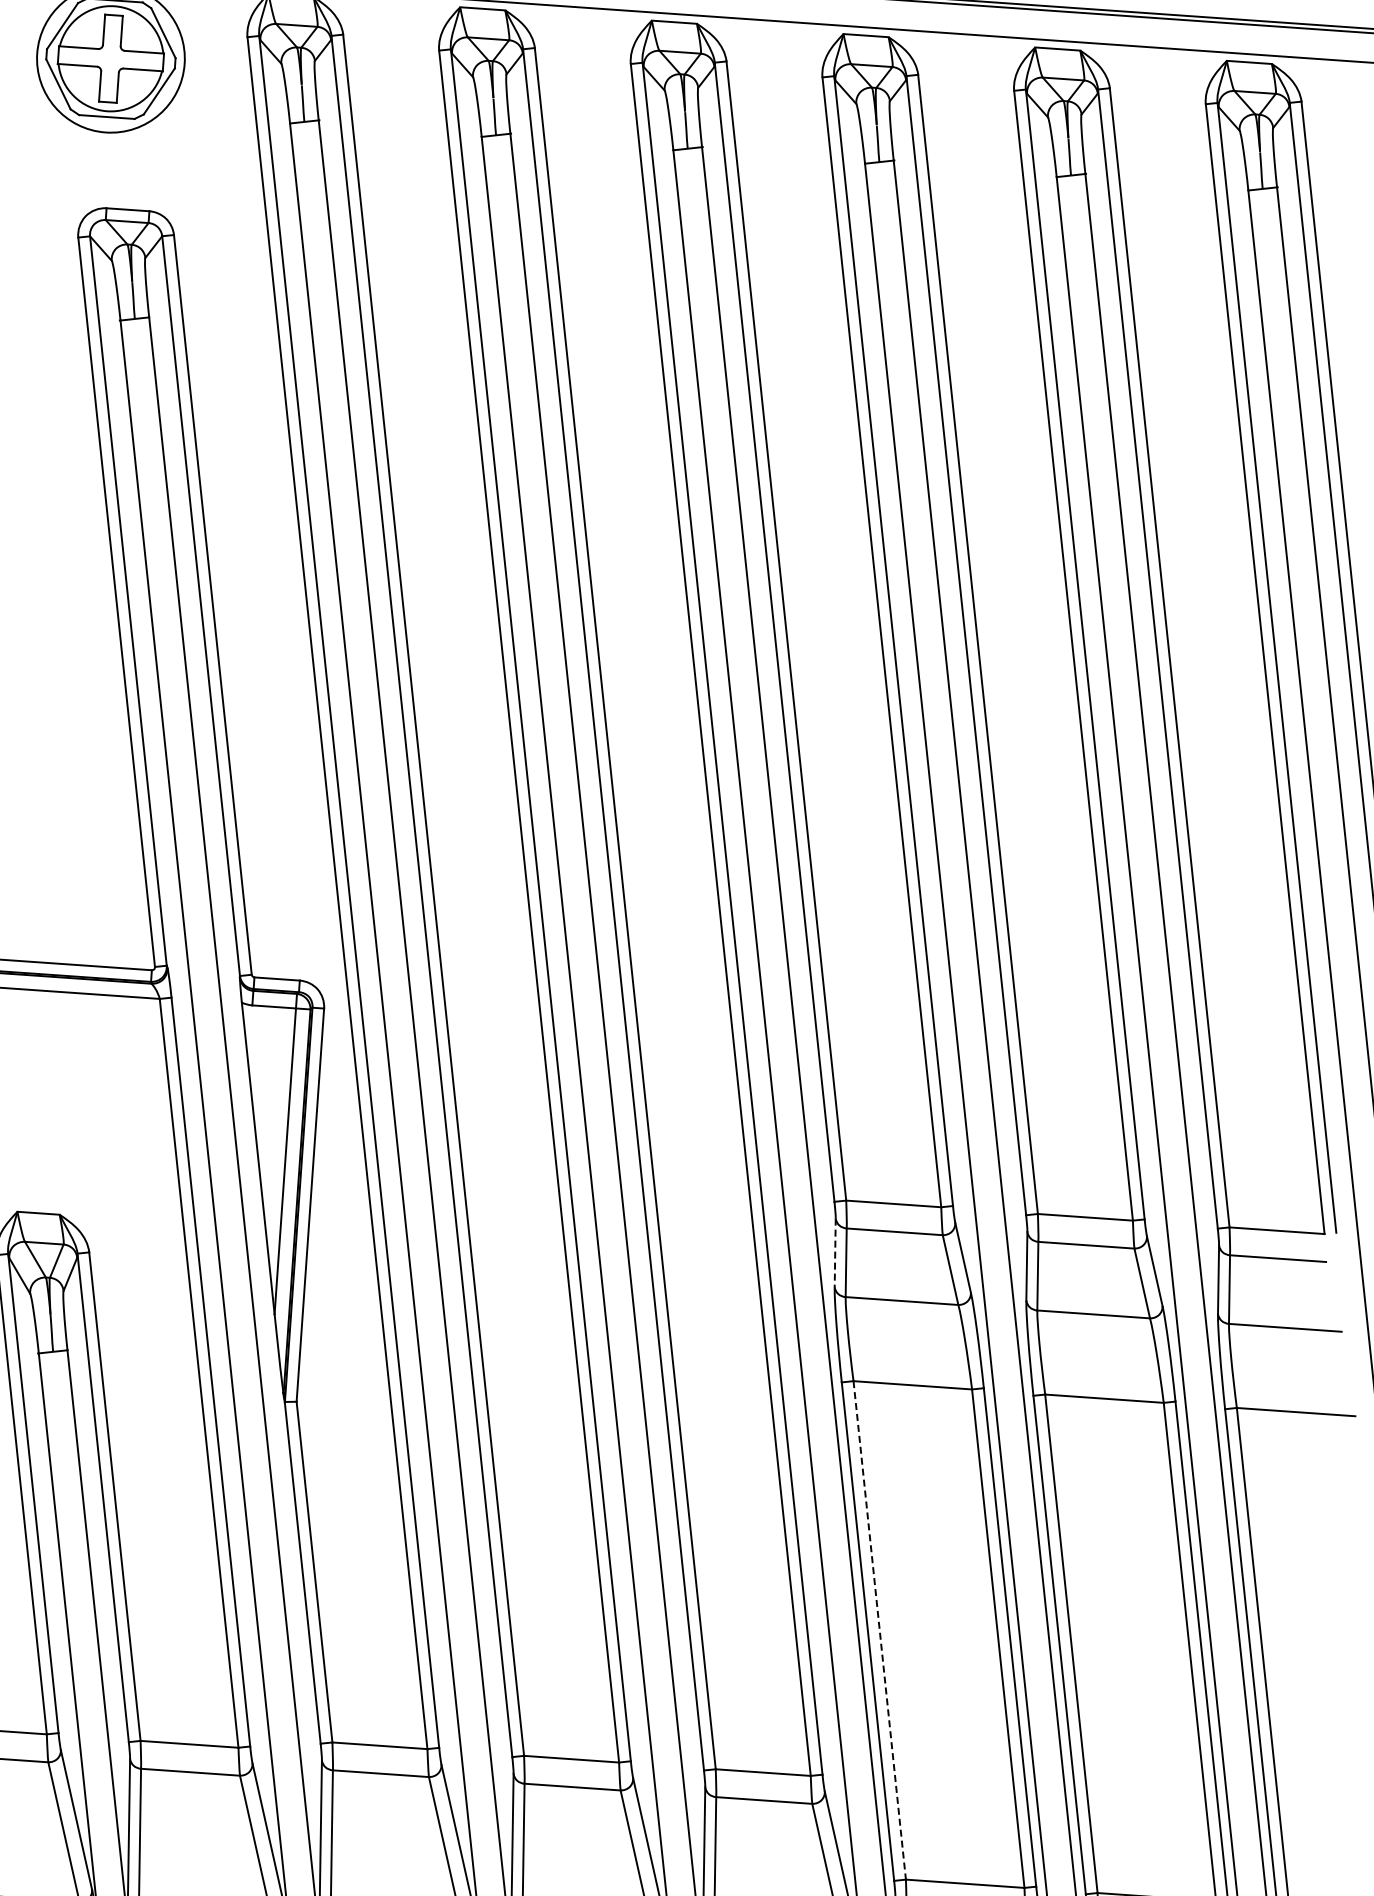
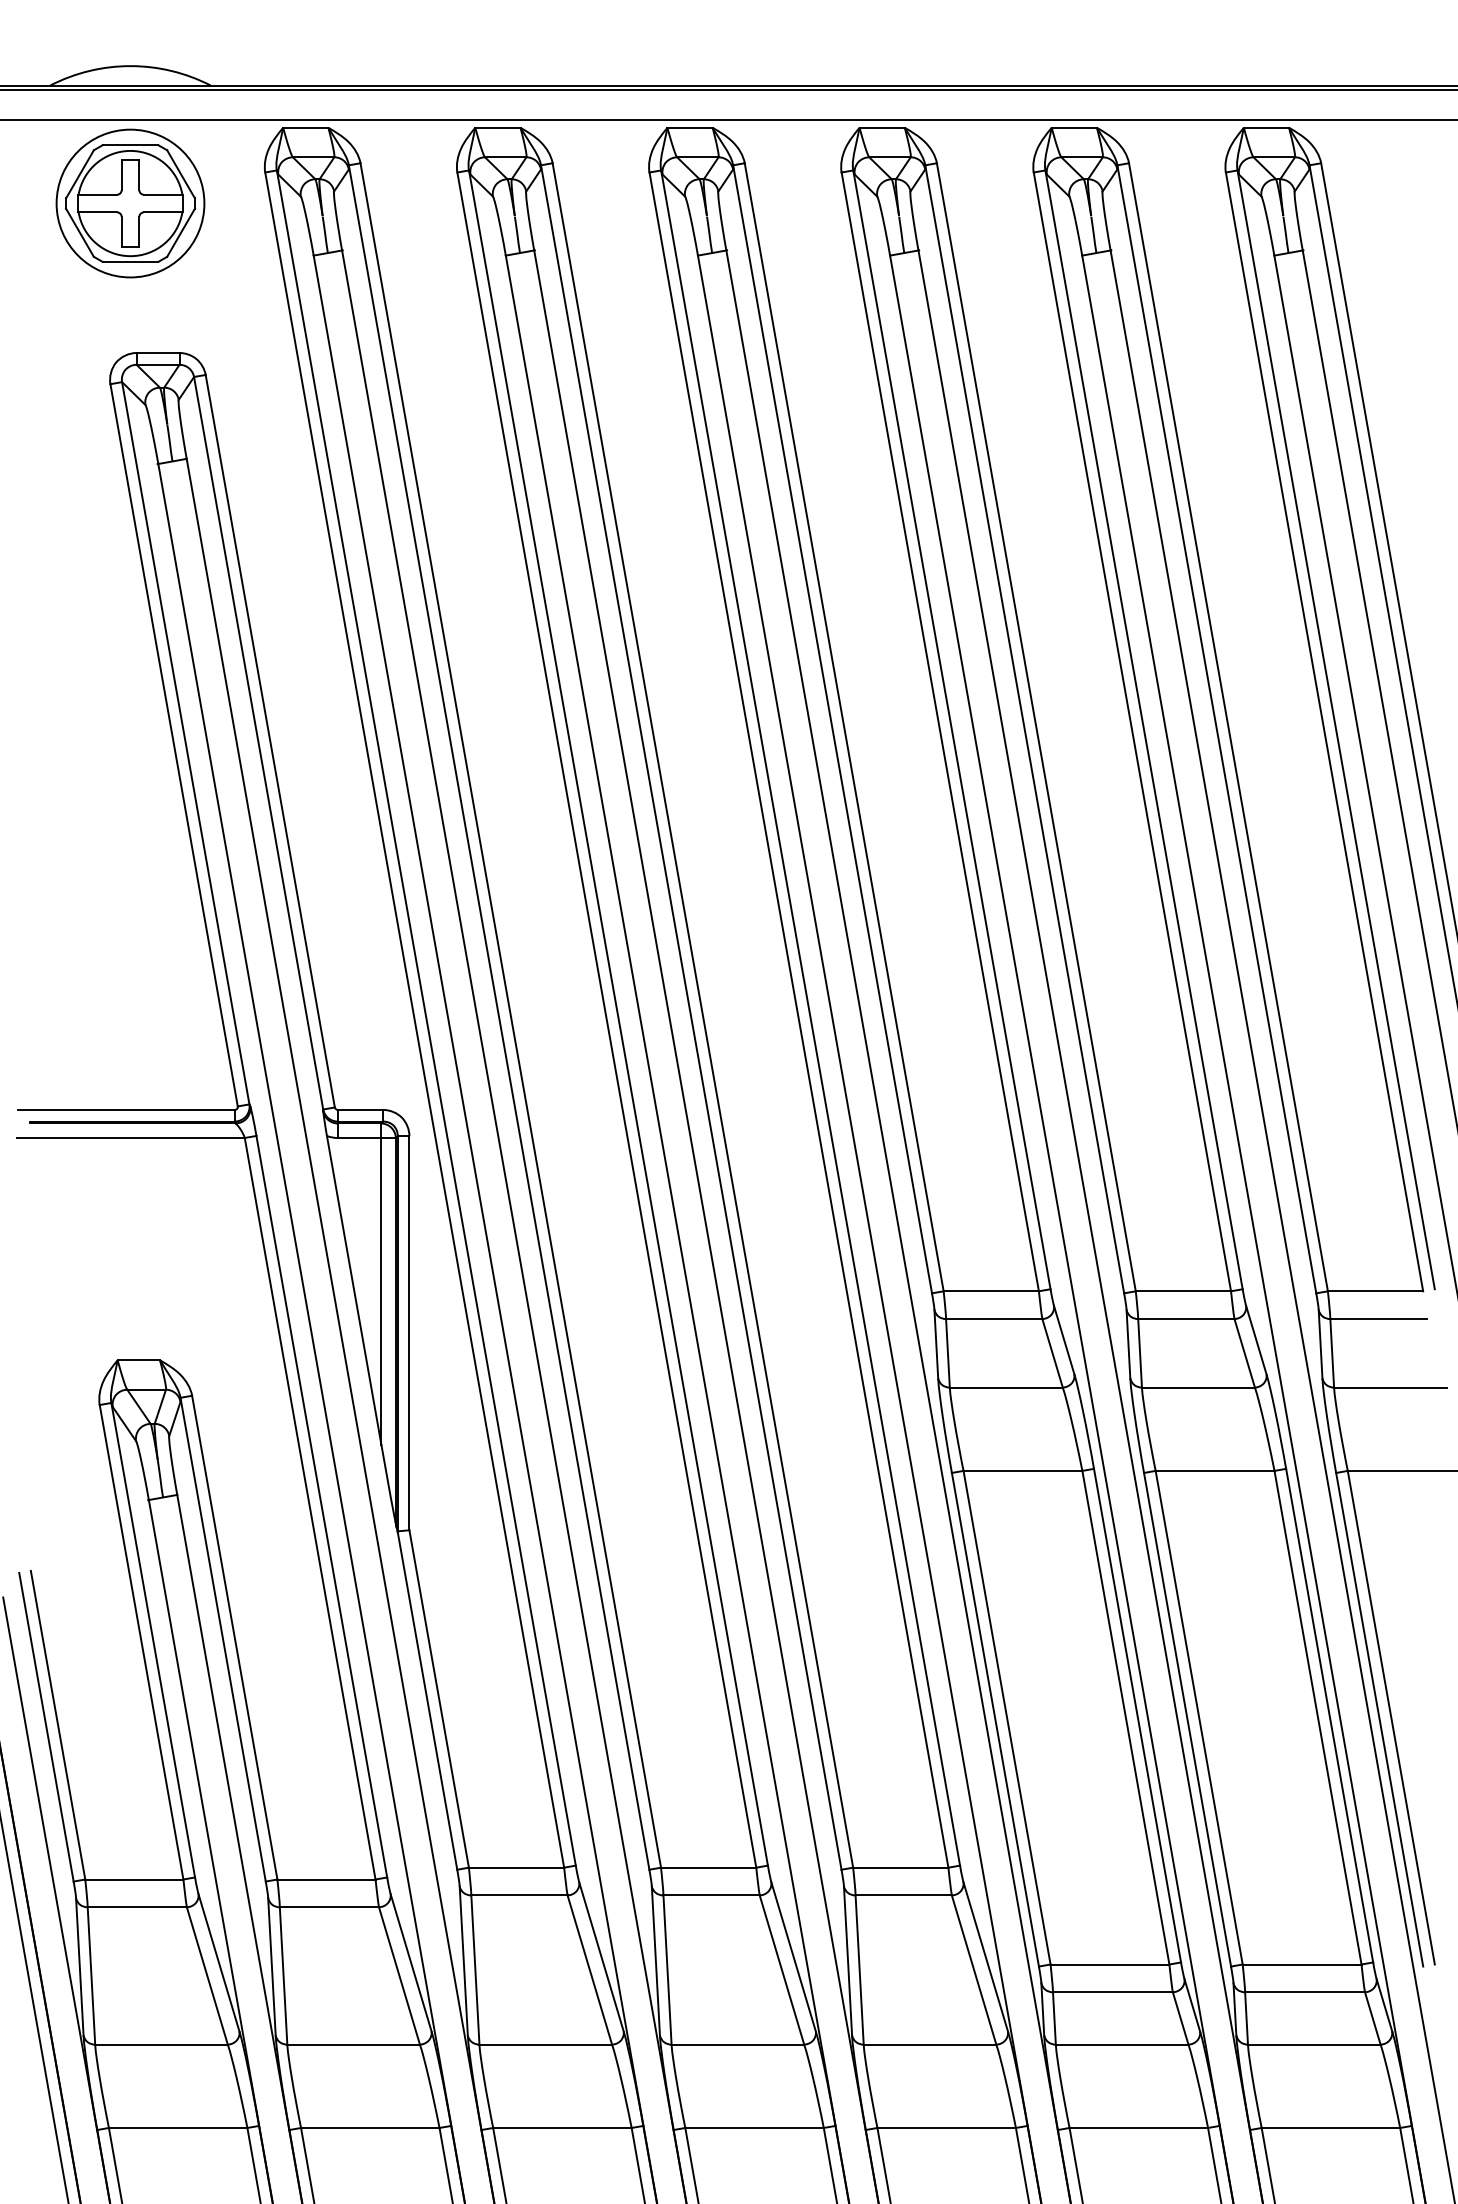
line: (835, 1253) -> (936, 1344), dashed -> solid
line: (880, 1630) -> (1007, 1717), dashed -> solid

